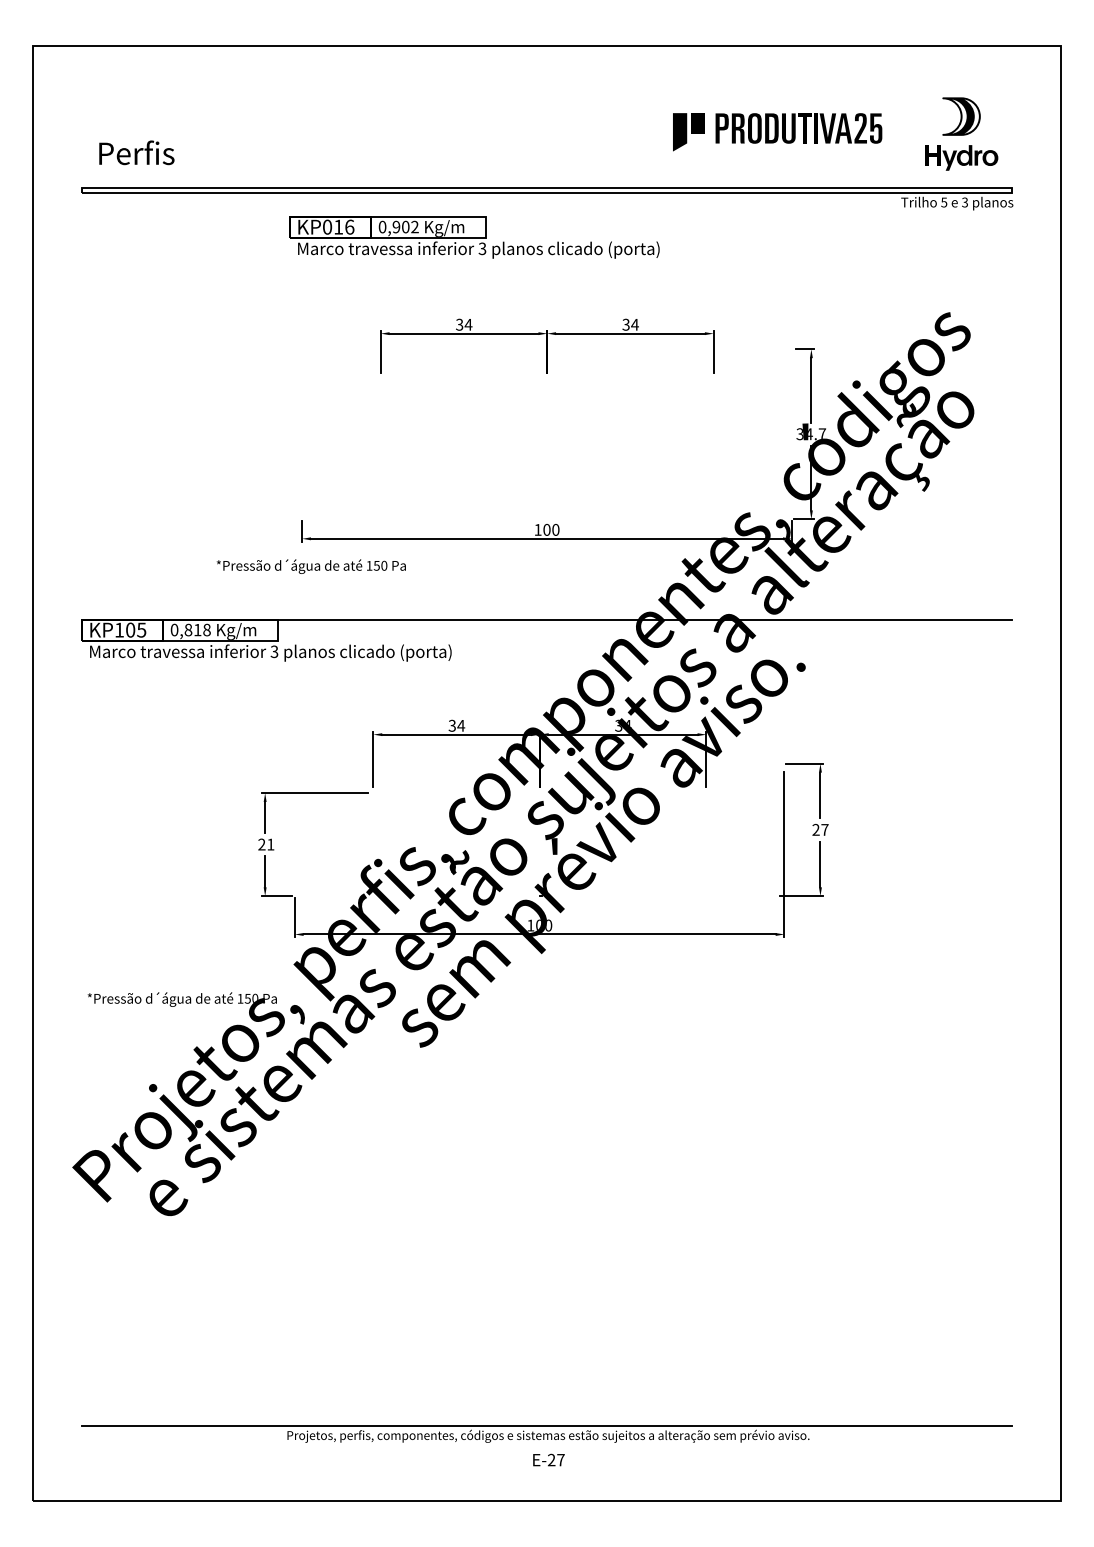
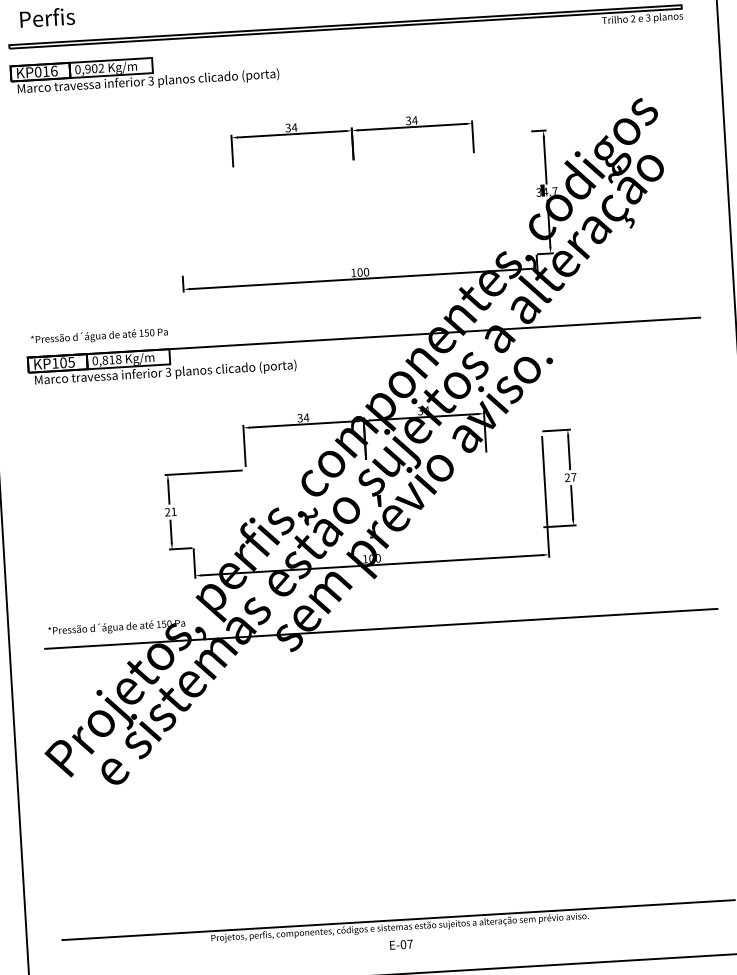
text: (944, 202) -> (633, 18), 5 -> 2
part: (474, 237) -> (144, 73), moved
text: (310, 566) -> (98, 336), moved
line: (546, 1022) -> (380, 628), added
text: (551, 1460) -> (403, 944), E-27 -> E-07

